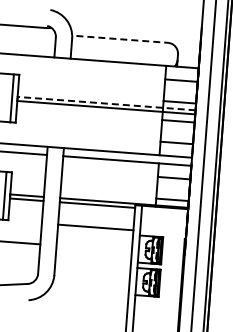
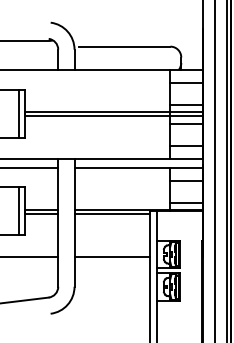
line: (122, 39) -> (124, 46), dashed -> solid
line: (106, 103) -> (113, 111), dashed -> solid
line: (95, 227) -> (112, 257), moved

